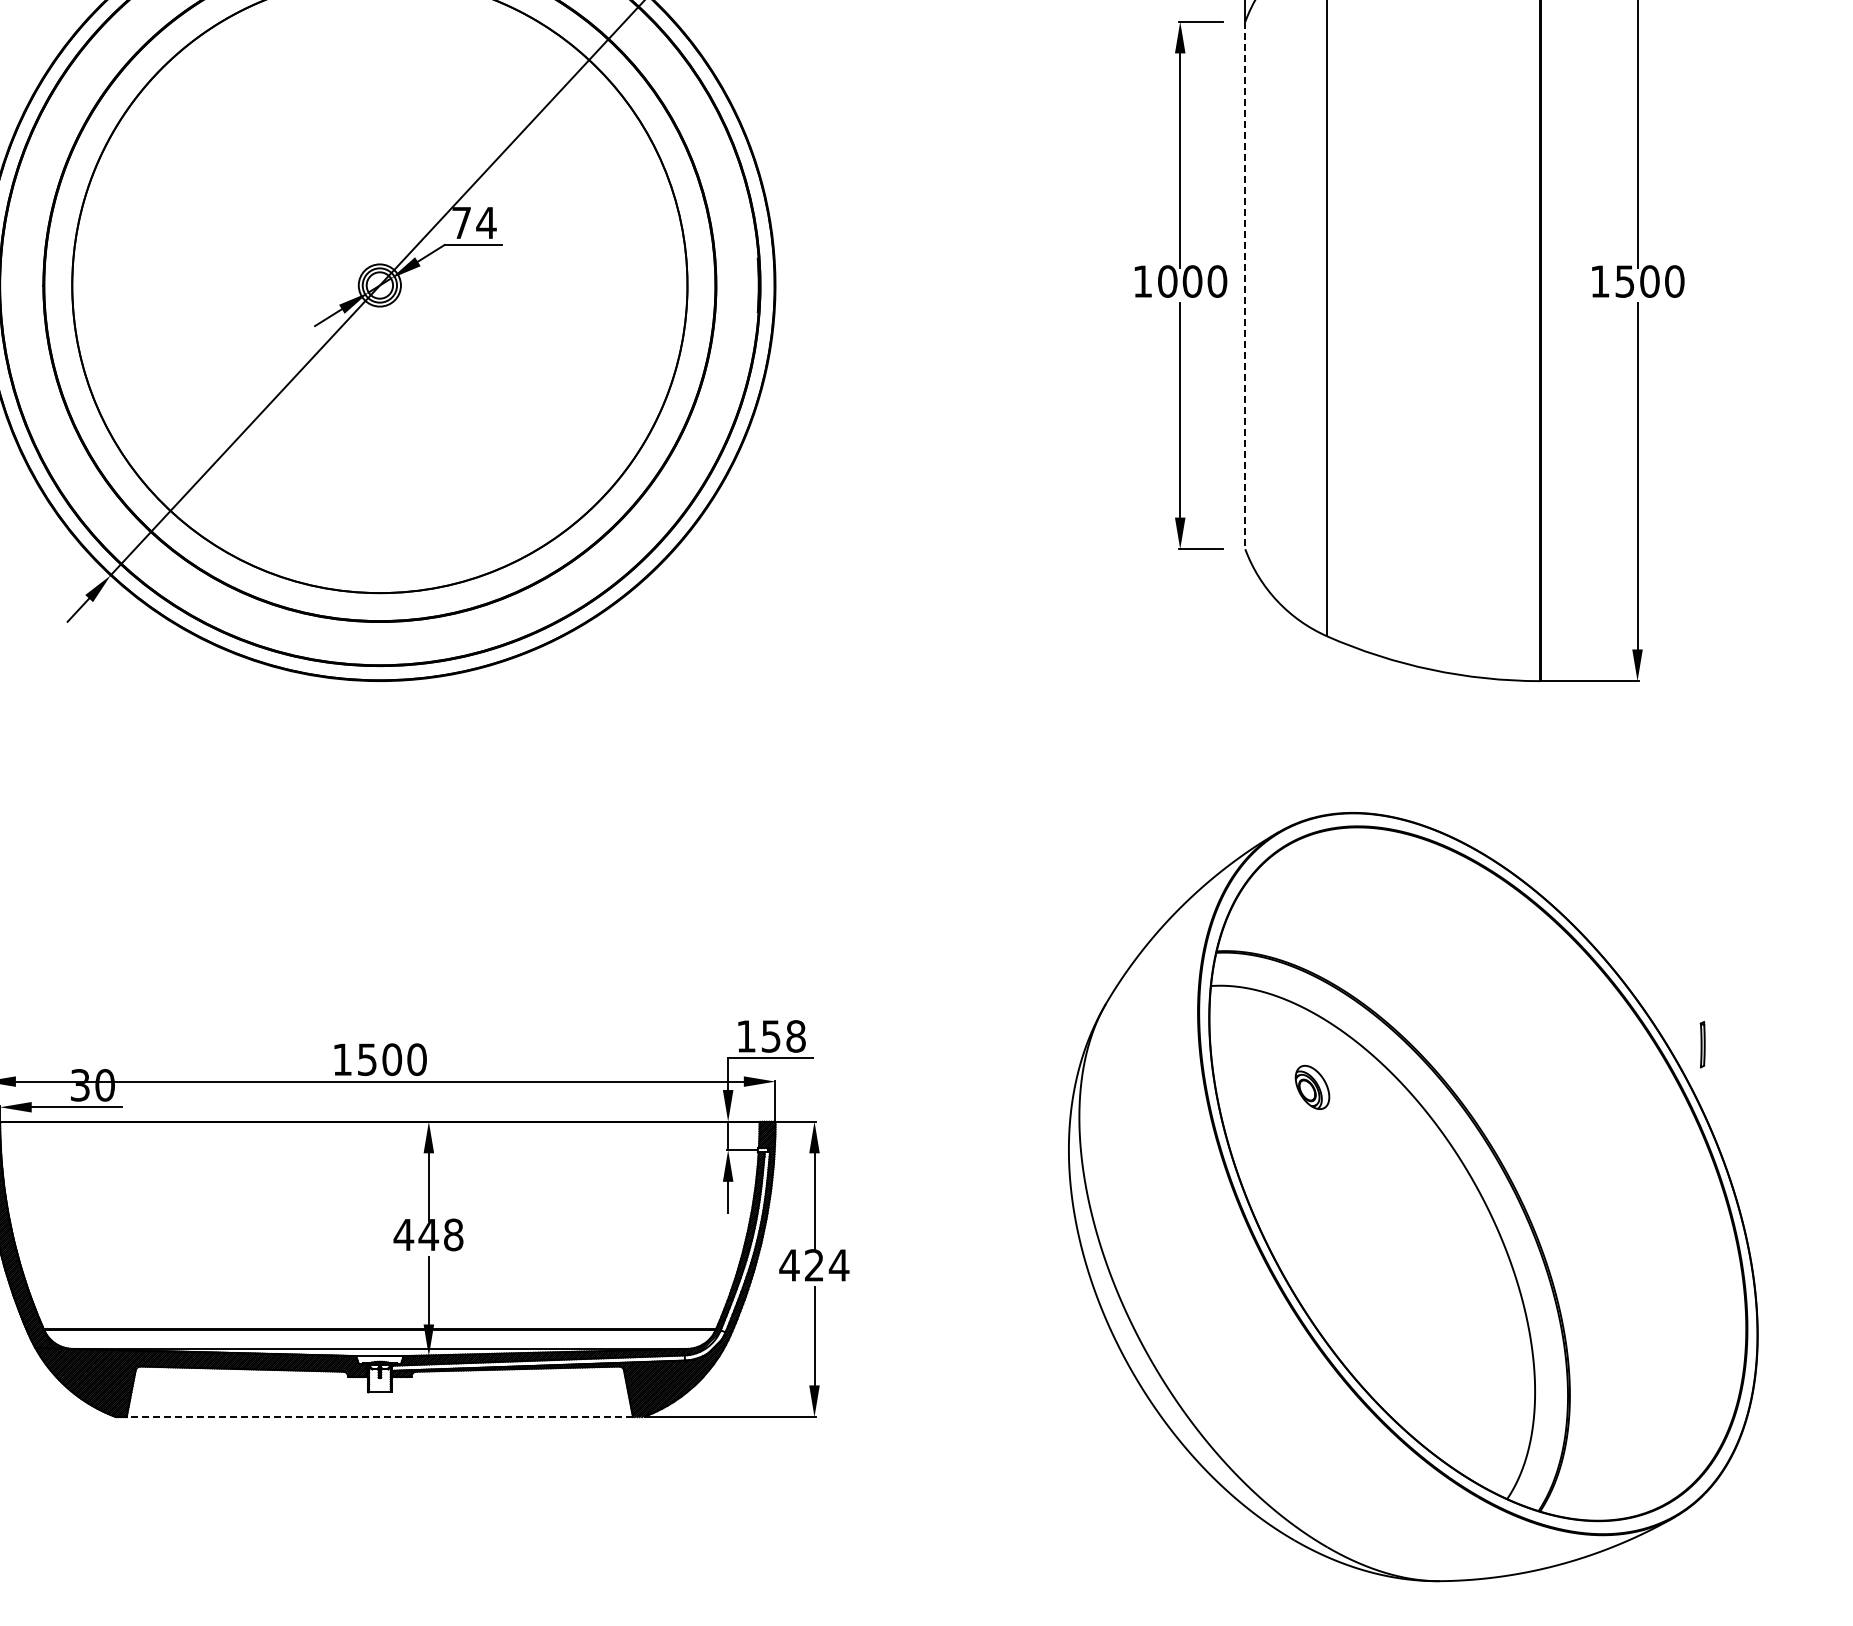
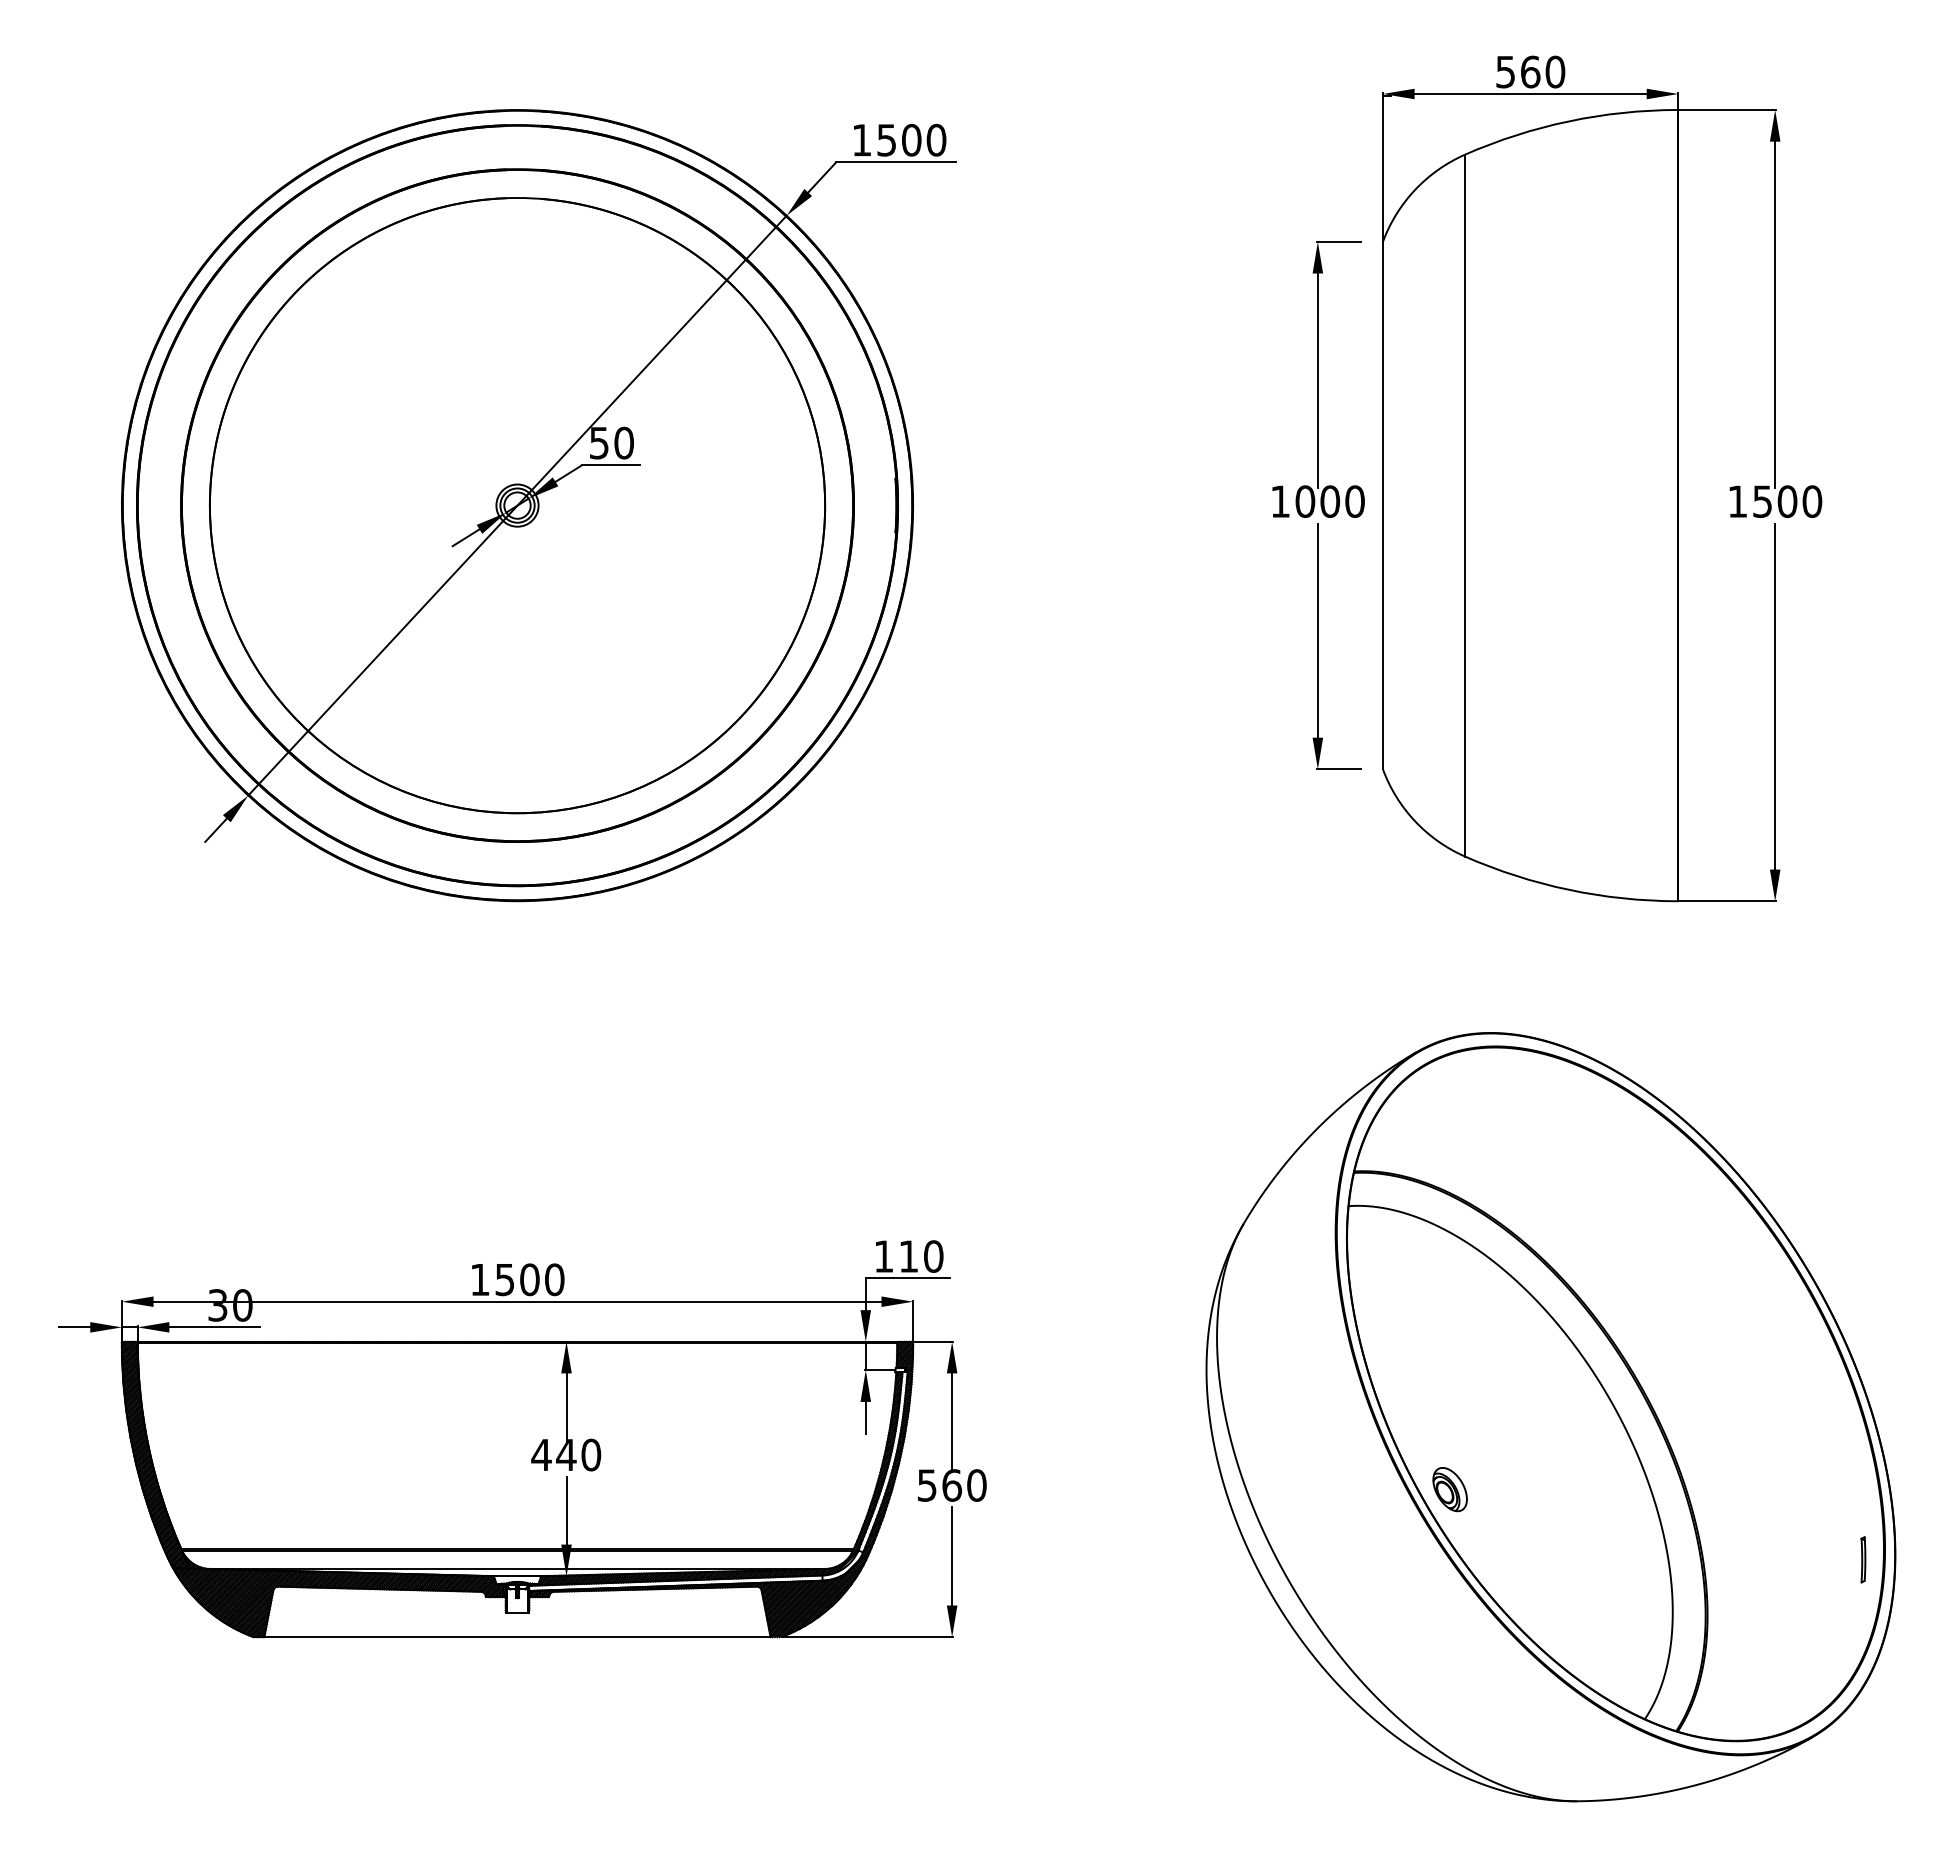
text: (474, 222) -> (612, 442), 74 -> 50
line: (1244, 285) -> (1382, 505), dashed -> solid
text: (783, 1036) -> (921, 1256), 158 -> 110
part: (1702, 1044) -> (1863, 1559), moved
part: (1311, 1087) -> (1449, 1489), moved
text: (453, 1235) -> (591, 1455), 448 -> 440
text: (813, 1265) -> (951, 1485), 424 -> 560
line: (379, 1417) -> (517, 1637), dashed -> solid

